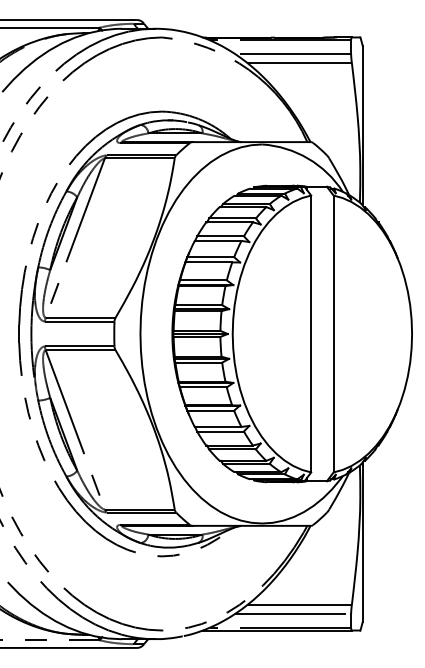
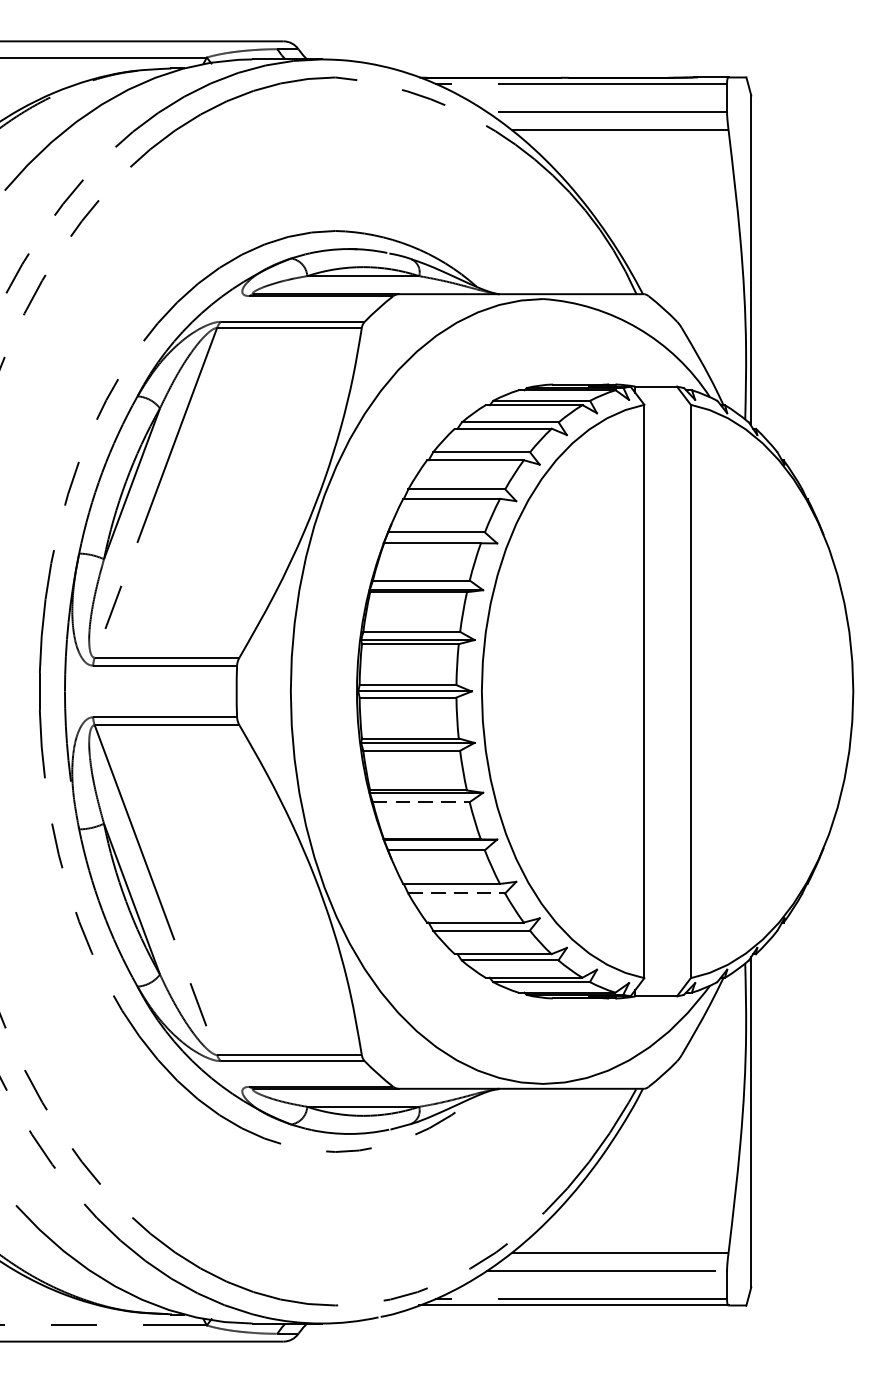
line: (203, 387) -> (421, 802), solid -> dashed
line: (221, 431) -> (458, 893), solid -> dashed

